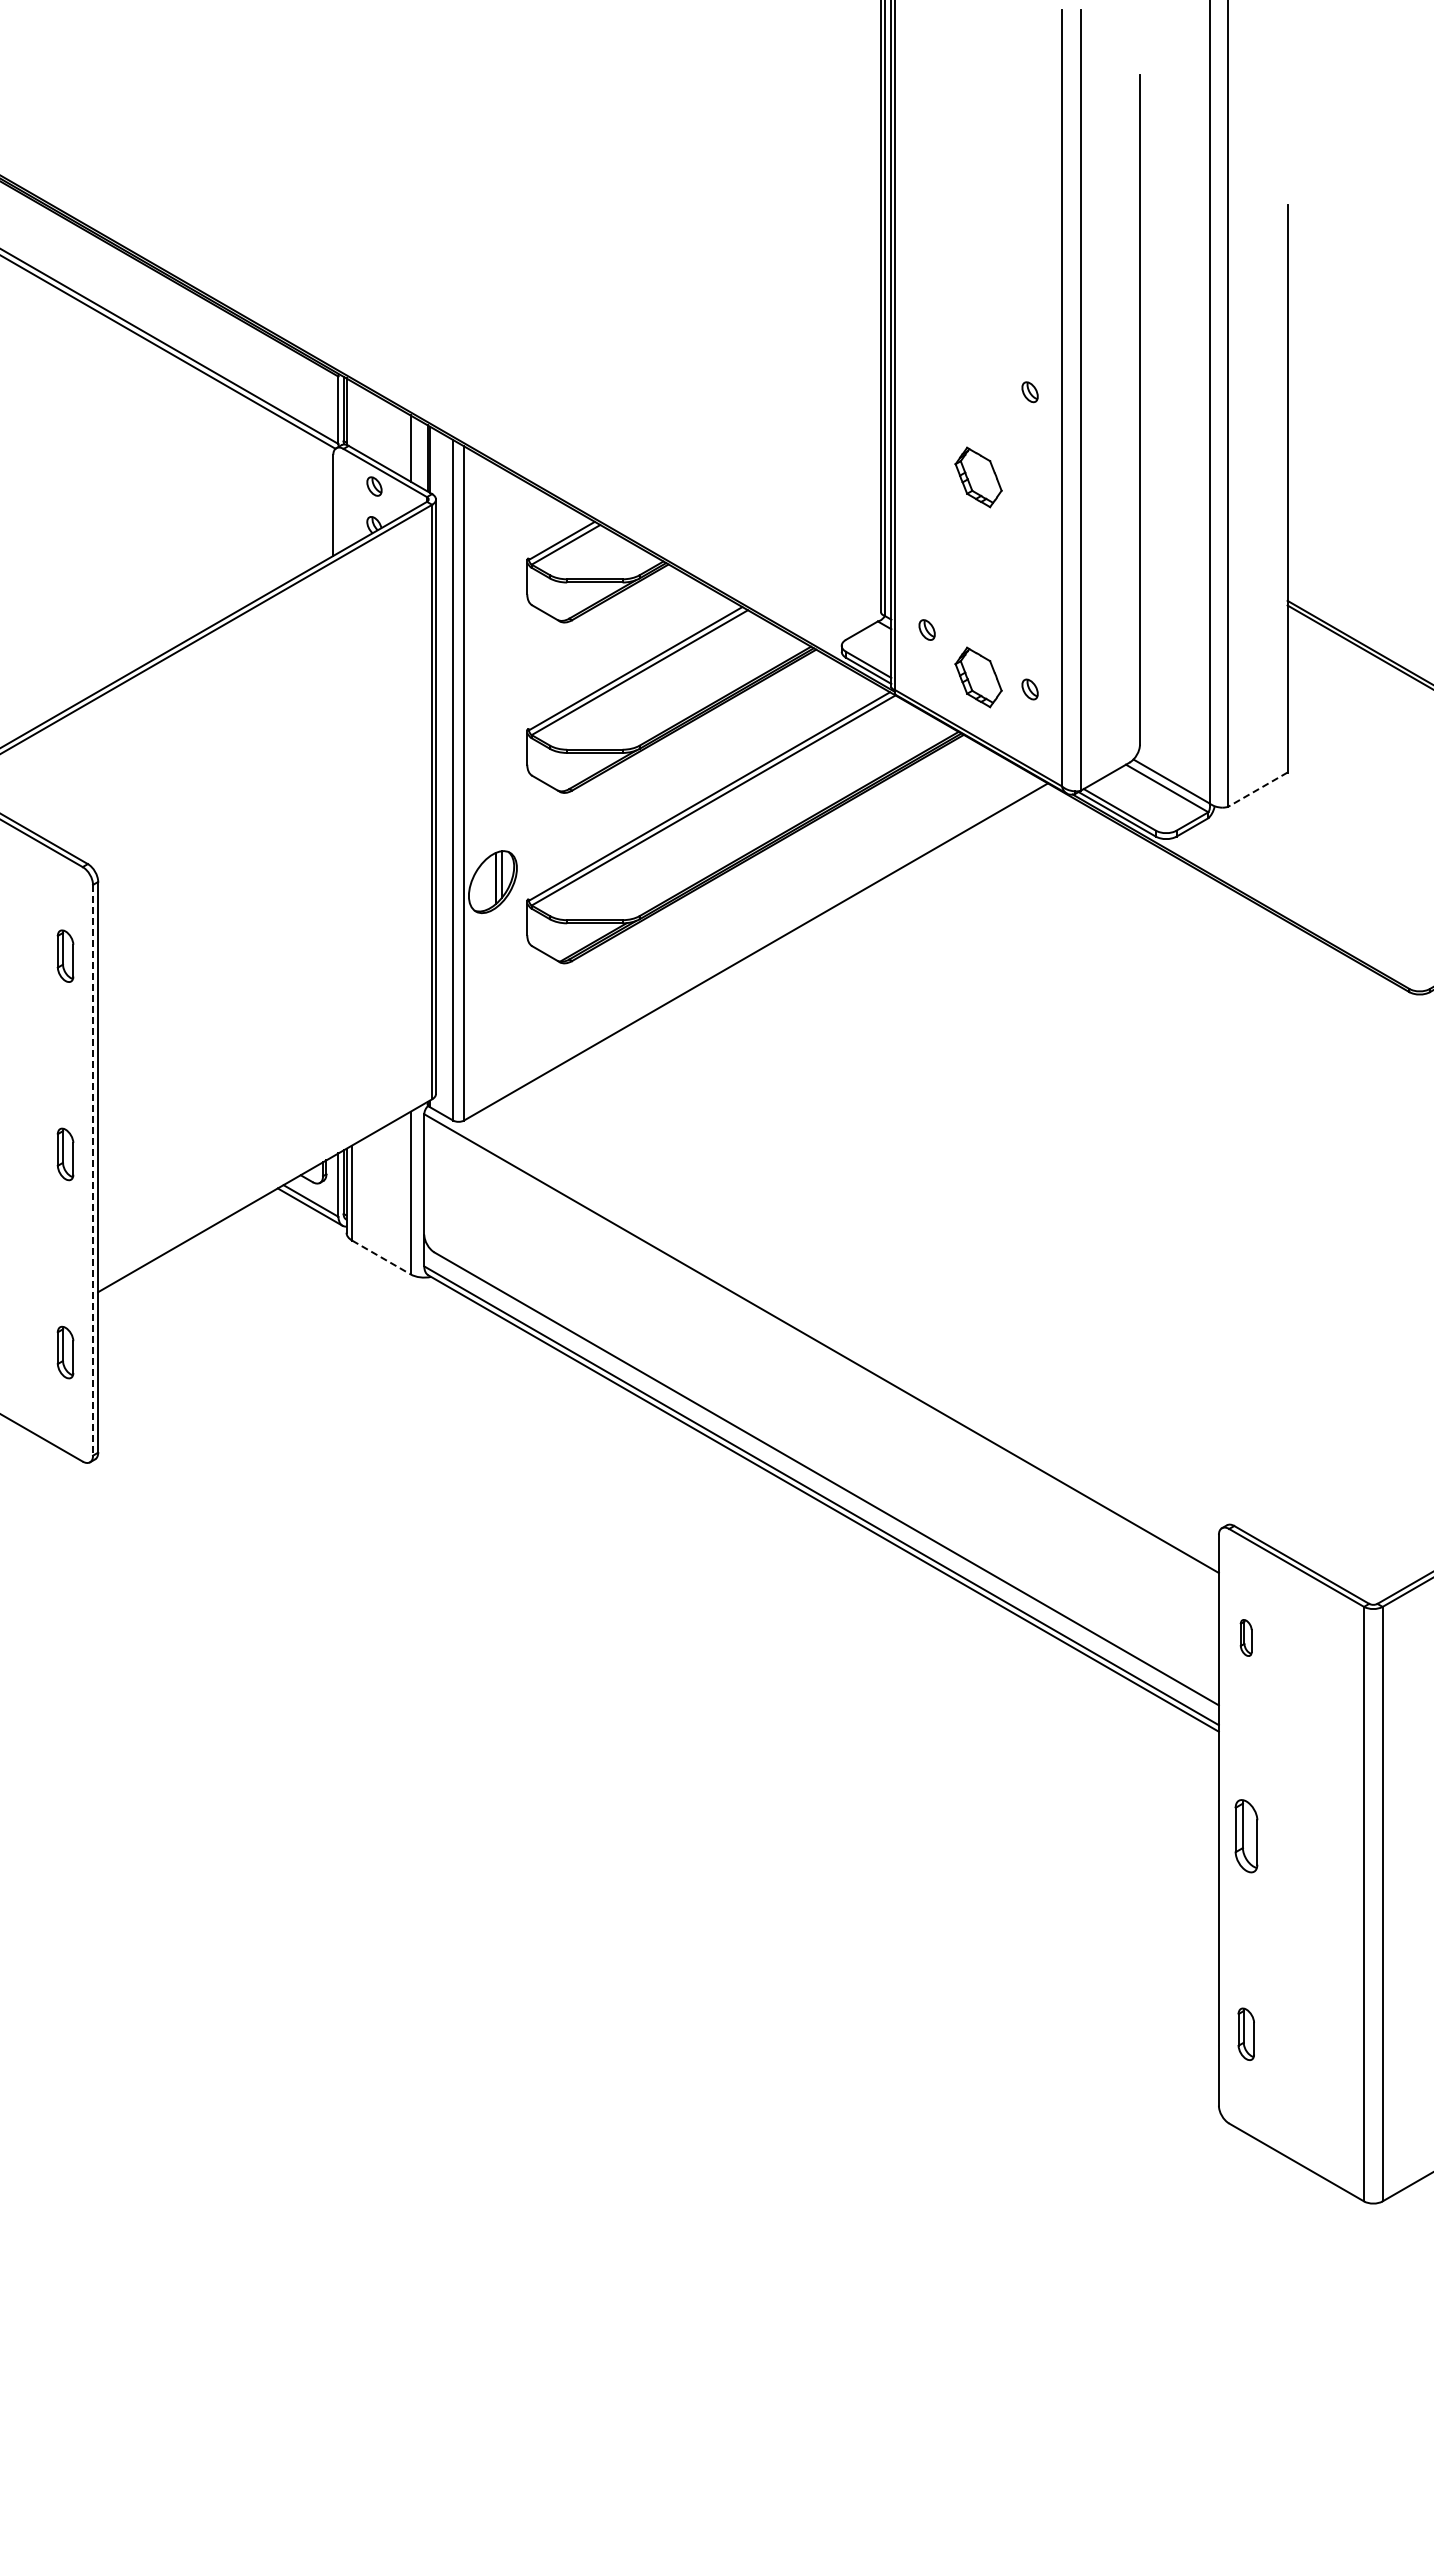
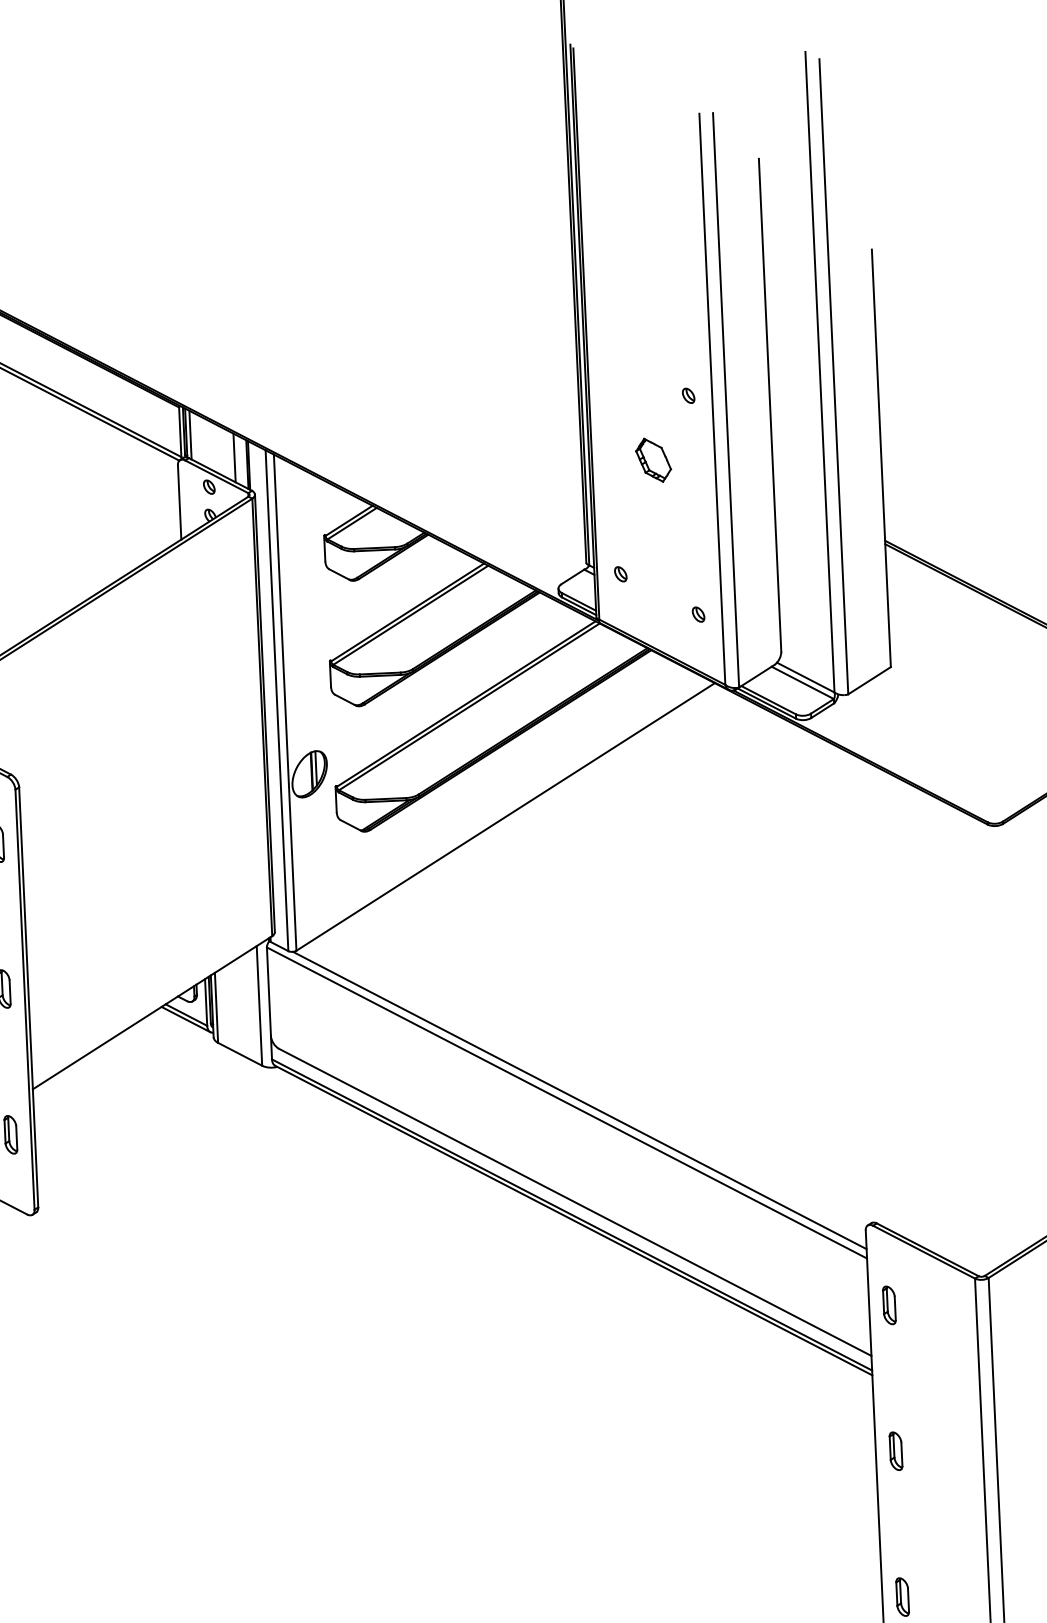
line: (352, 414) -> (190, 434), added
part: (978, 677) -> (660, 607), removed
line: (1257, 789) -> (869, 680), dashed -> solid
line: (93, 1170) -> (25, 999), dashed -> solid
line: (381, 1257) -> (240, 1054), dashed -> solid
line: (838, 1340) -> (579, 1100), added
part: (1245, 1637) -> (888, 1305), size x1.43
part: (1245, 1835) -> (895, 1450), size x0.71

